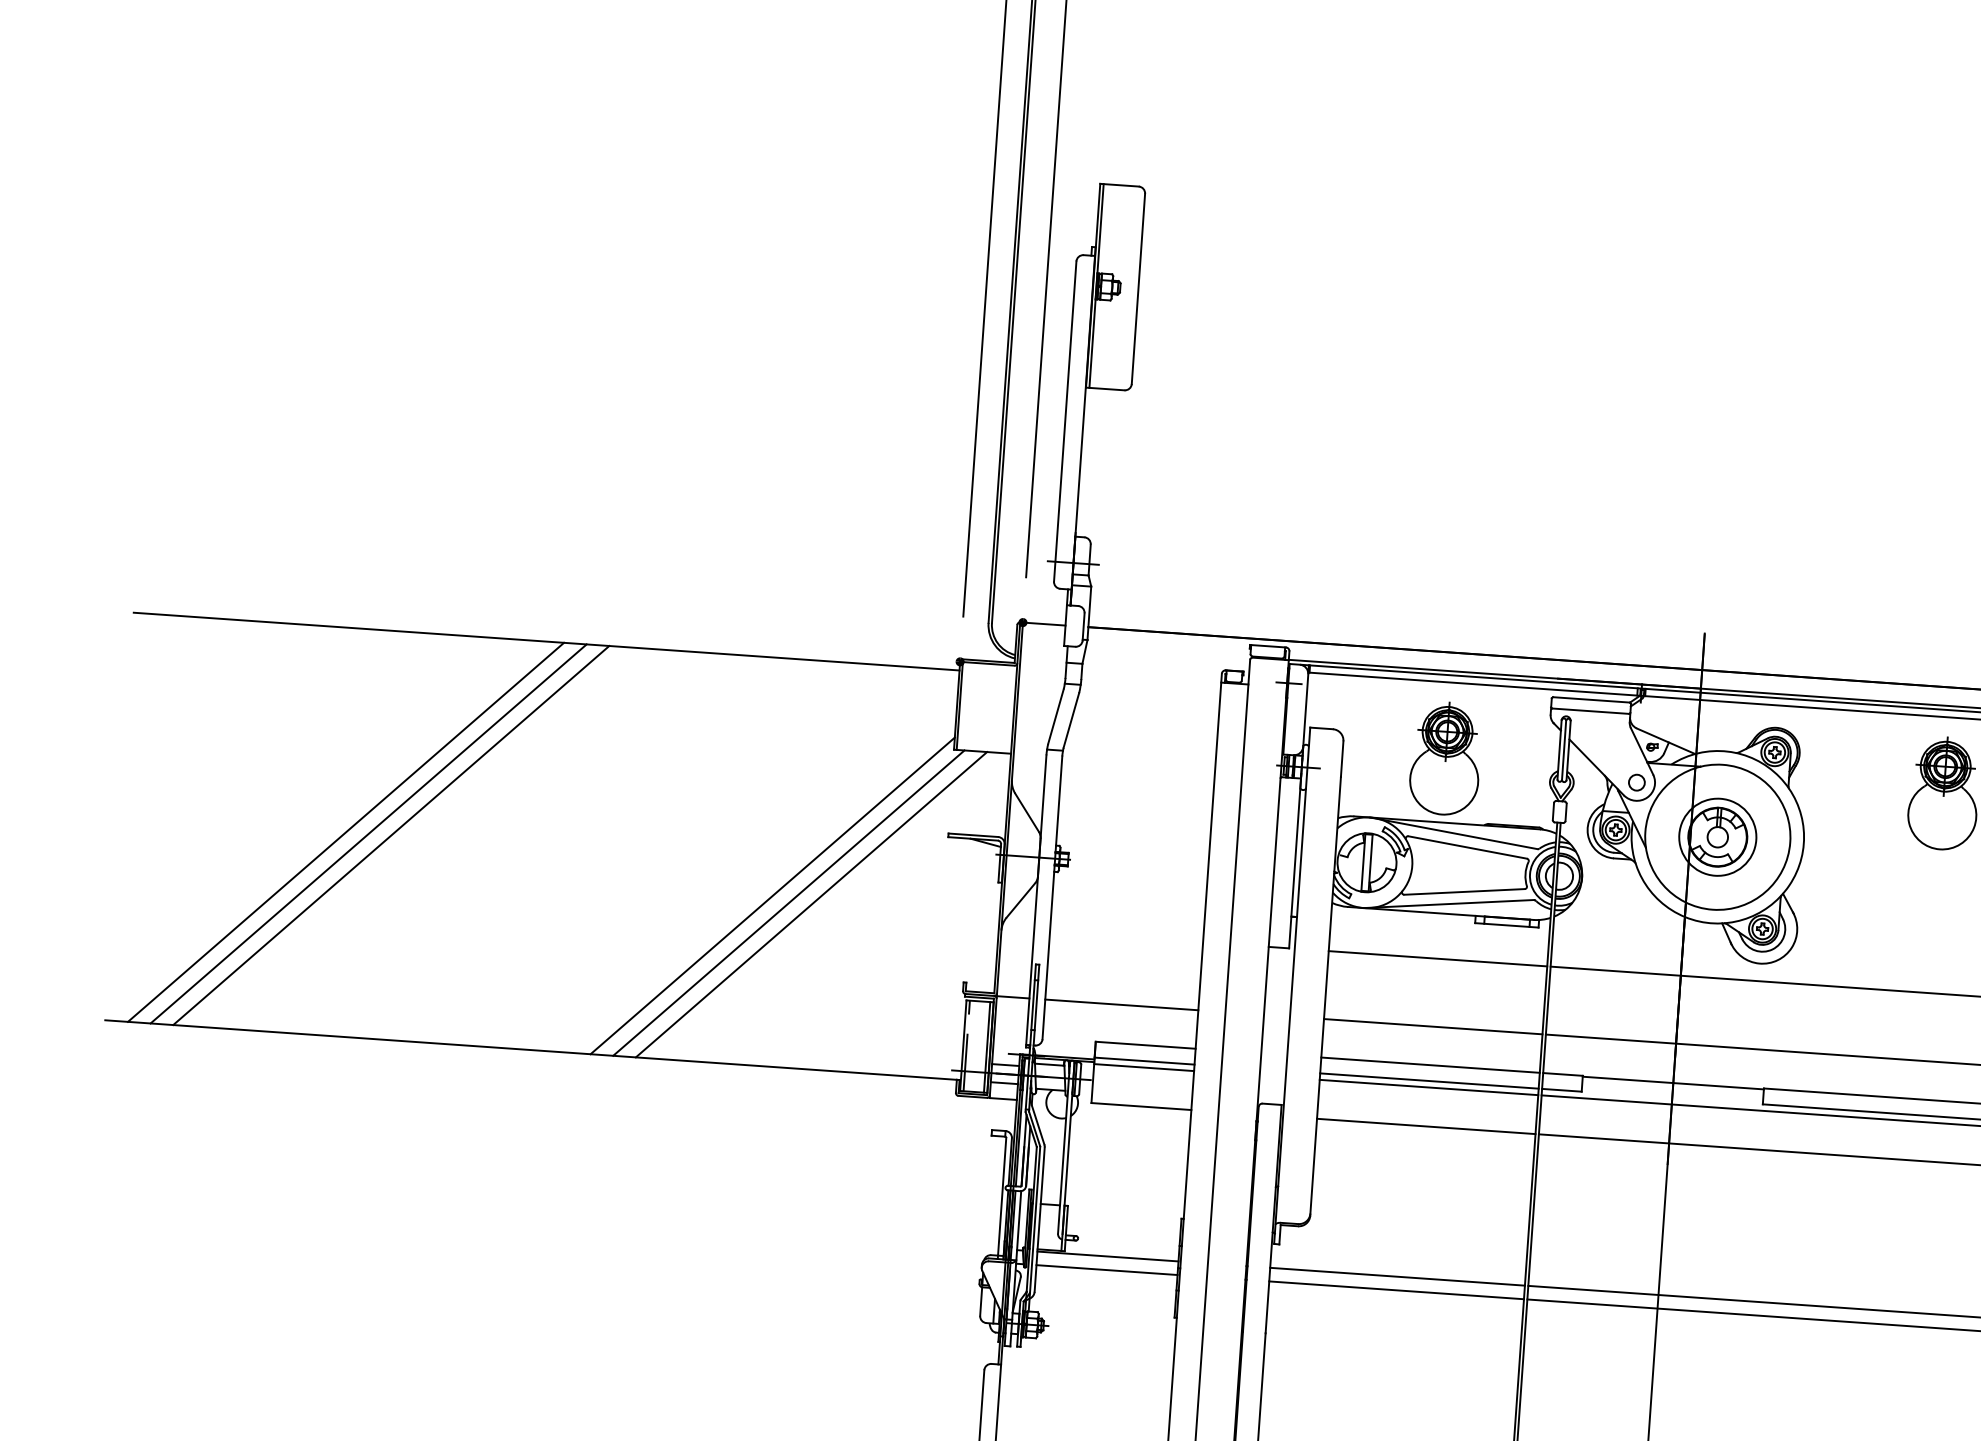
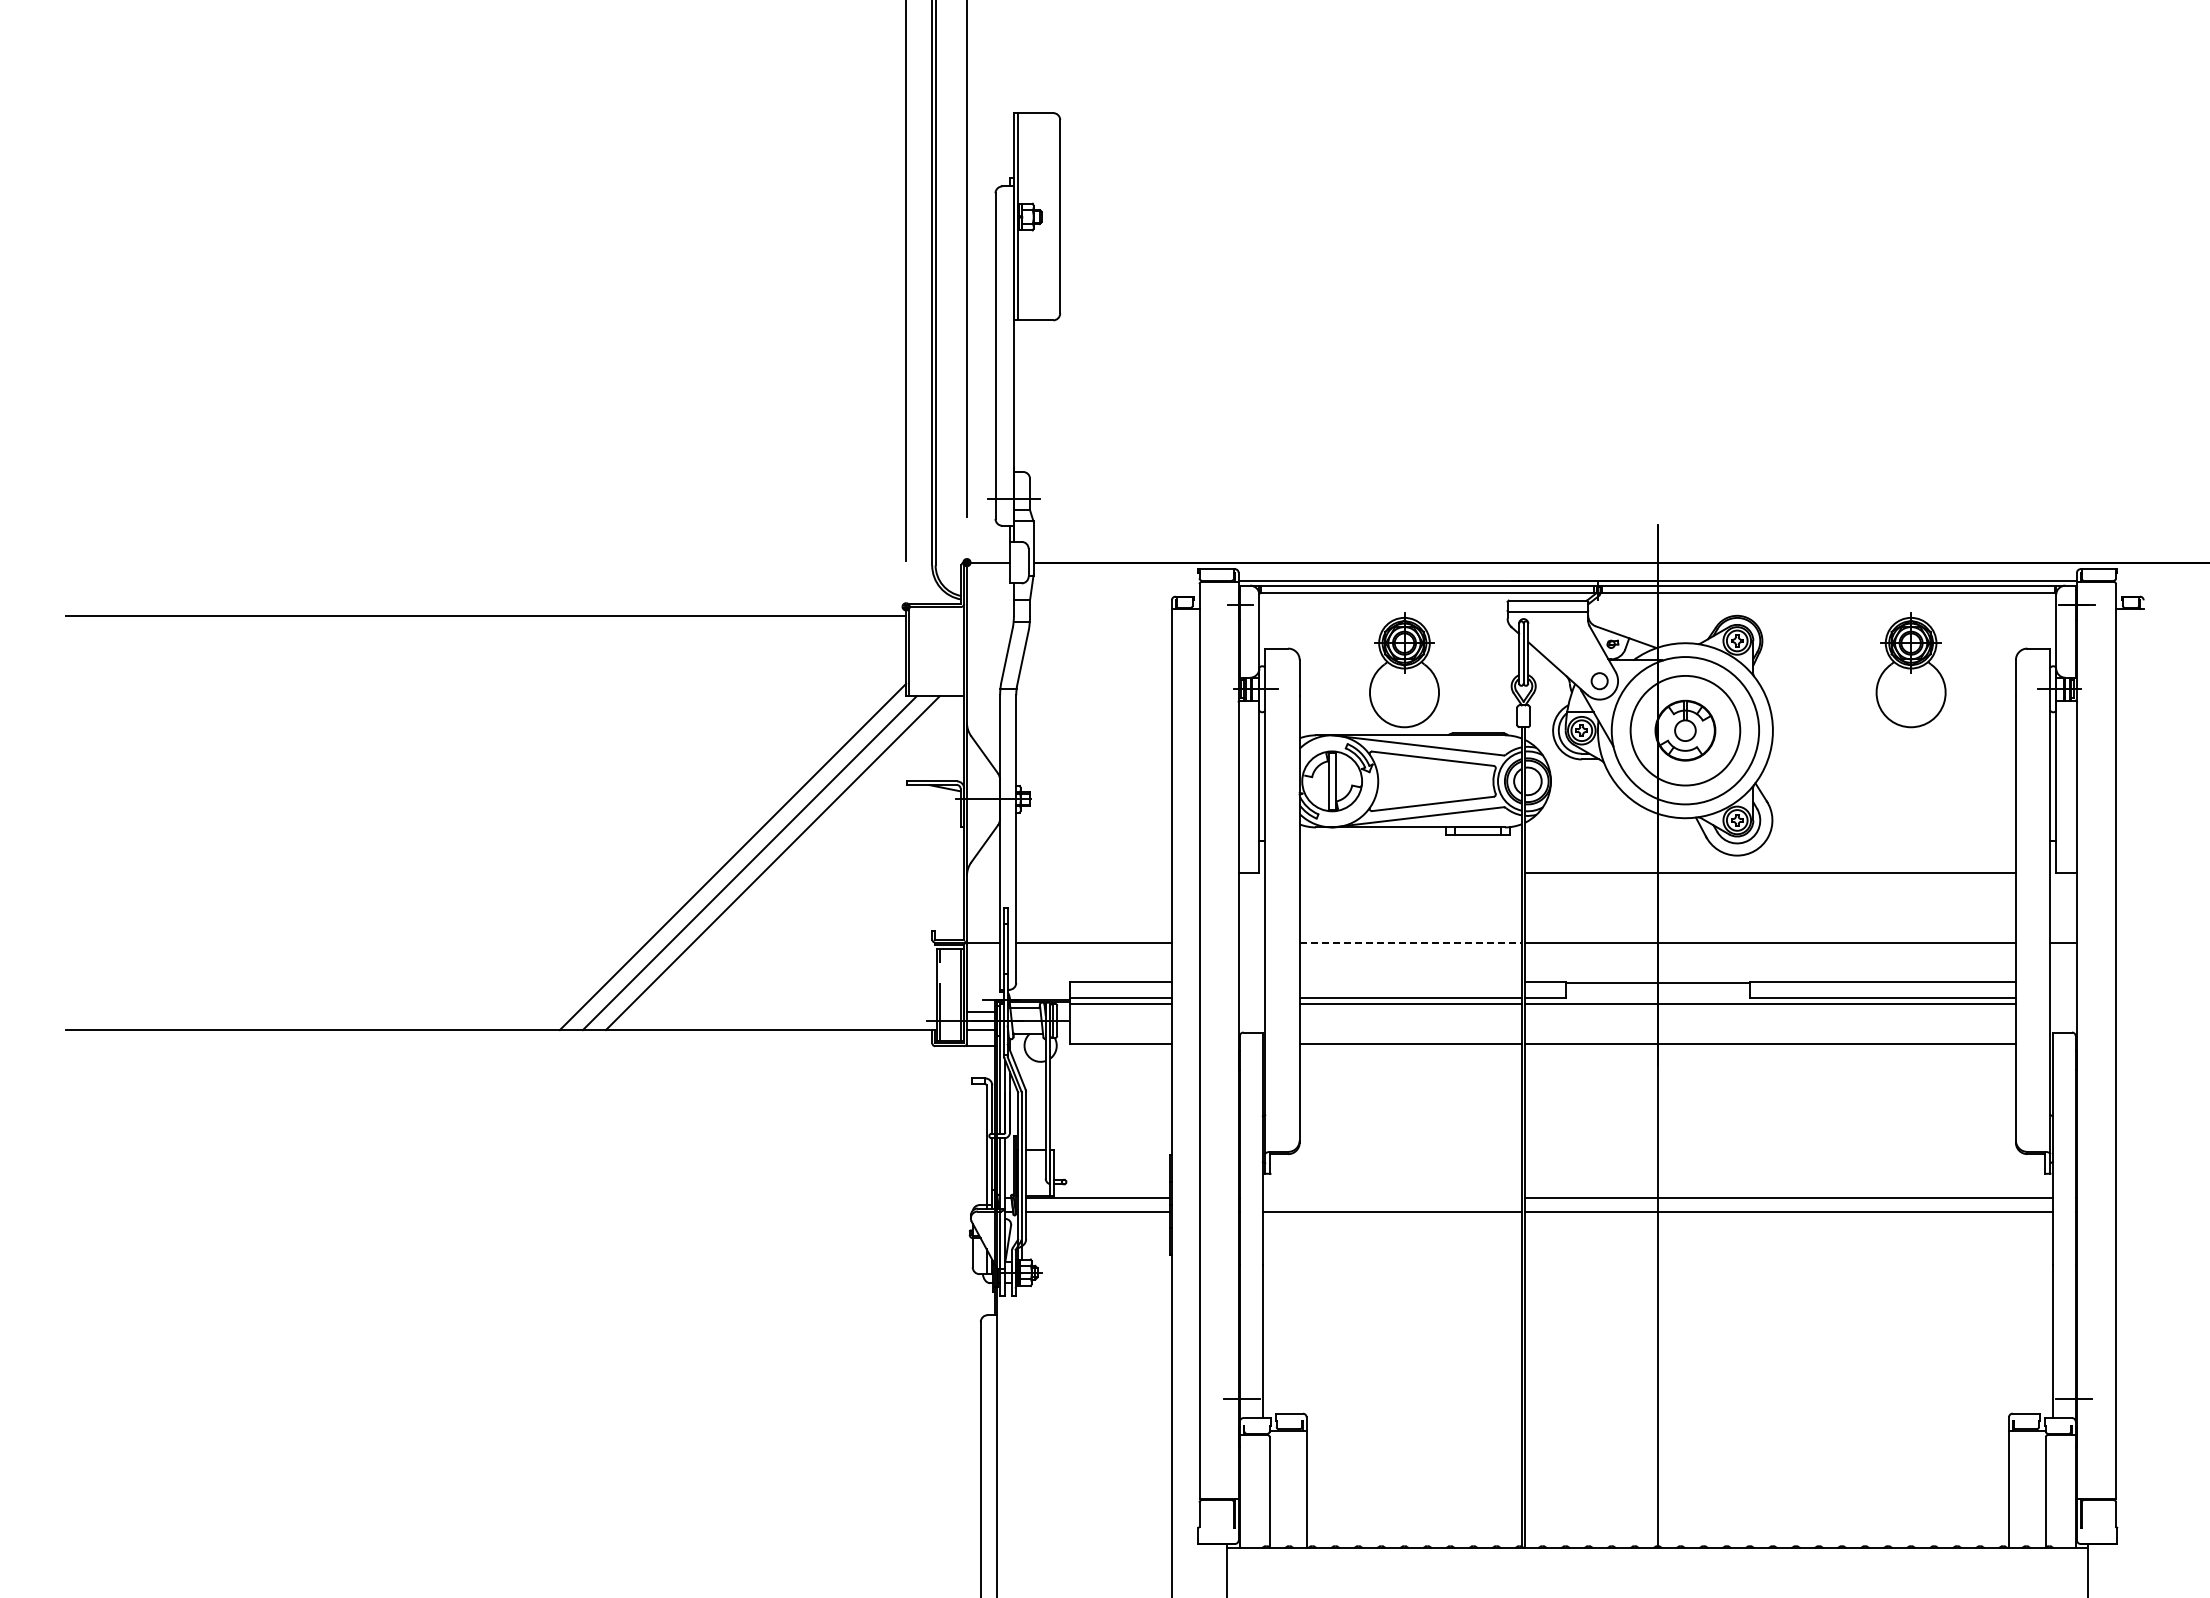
line: (345, 832) -> (296, 822), removed
line: (368, 833) -> (319, 822), removed
line: (391, 835) -> (342, 822), removed
circle: (1717, 837) -> (1685, 730), size x1.4
line: (1437, 958) -> (1410, 873), removed
line: (1433, 1026) -> (1411, 942), solid -> dashed
line: (1430, 1064) -> (1410, 981), removed
line: (1396, 1276) -> (1391, 1198), removed

